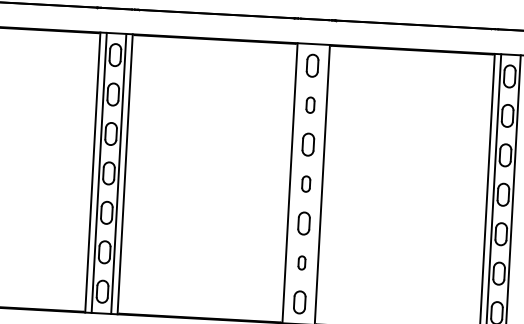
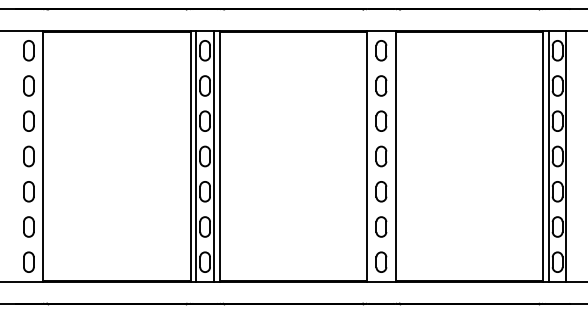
part: (310, 104) -> (381, 85), size x1.43
part: (306, 184) -> (381, 156), size x1.43
part: (302, 262) -> (381, 226), size x1.67

